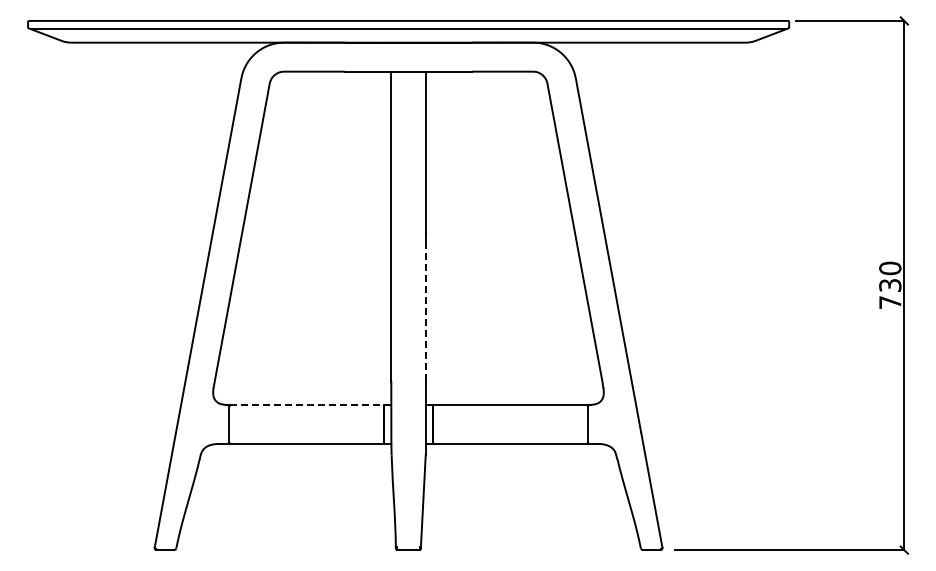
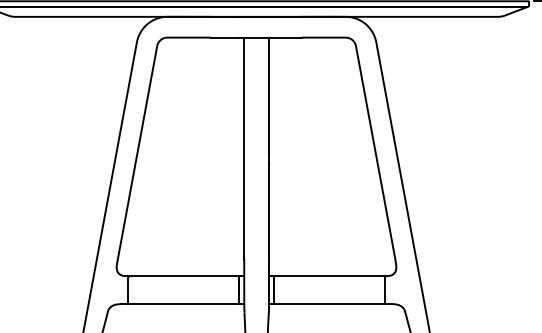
line: (425, 314) -> (268, 211), dashed -> solid
line: (306, 404) -> (183, 275), dashed -> solid

